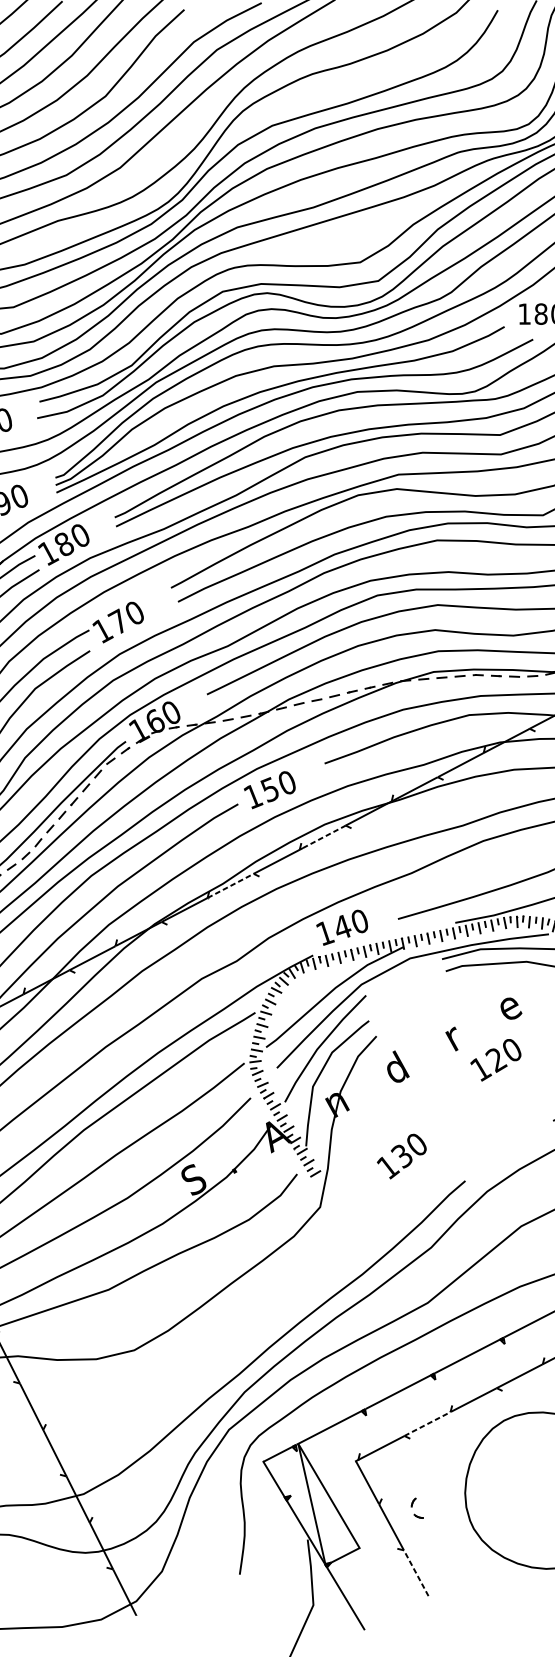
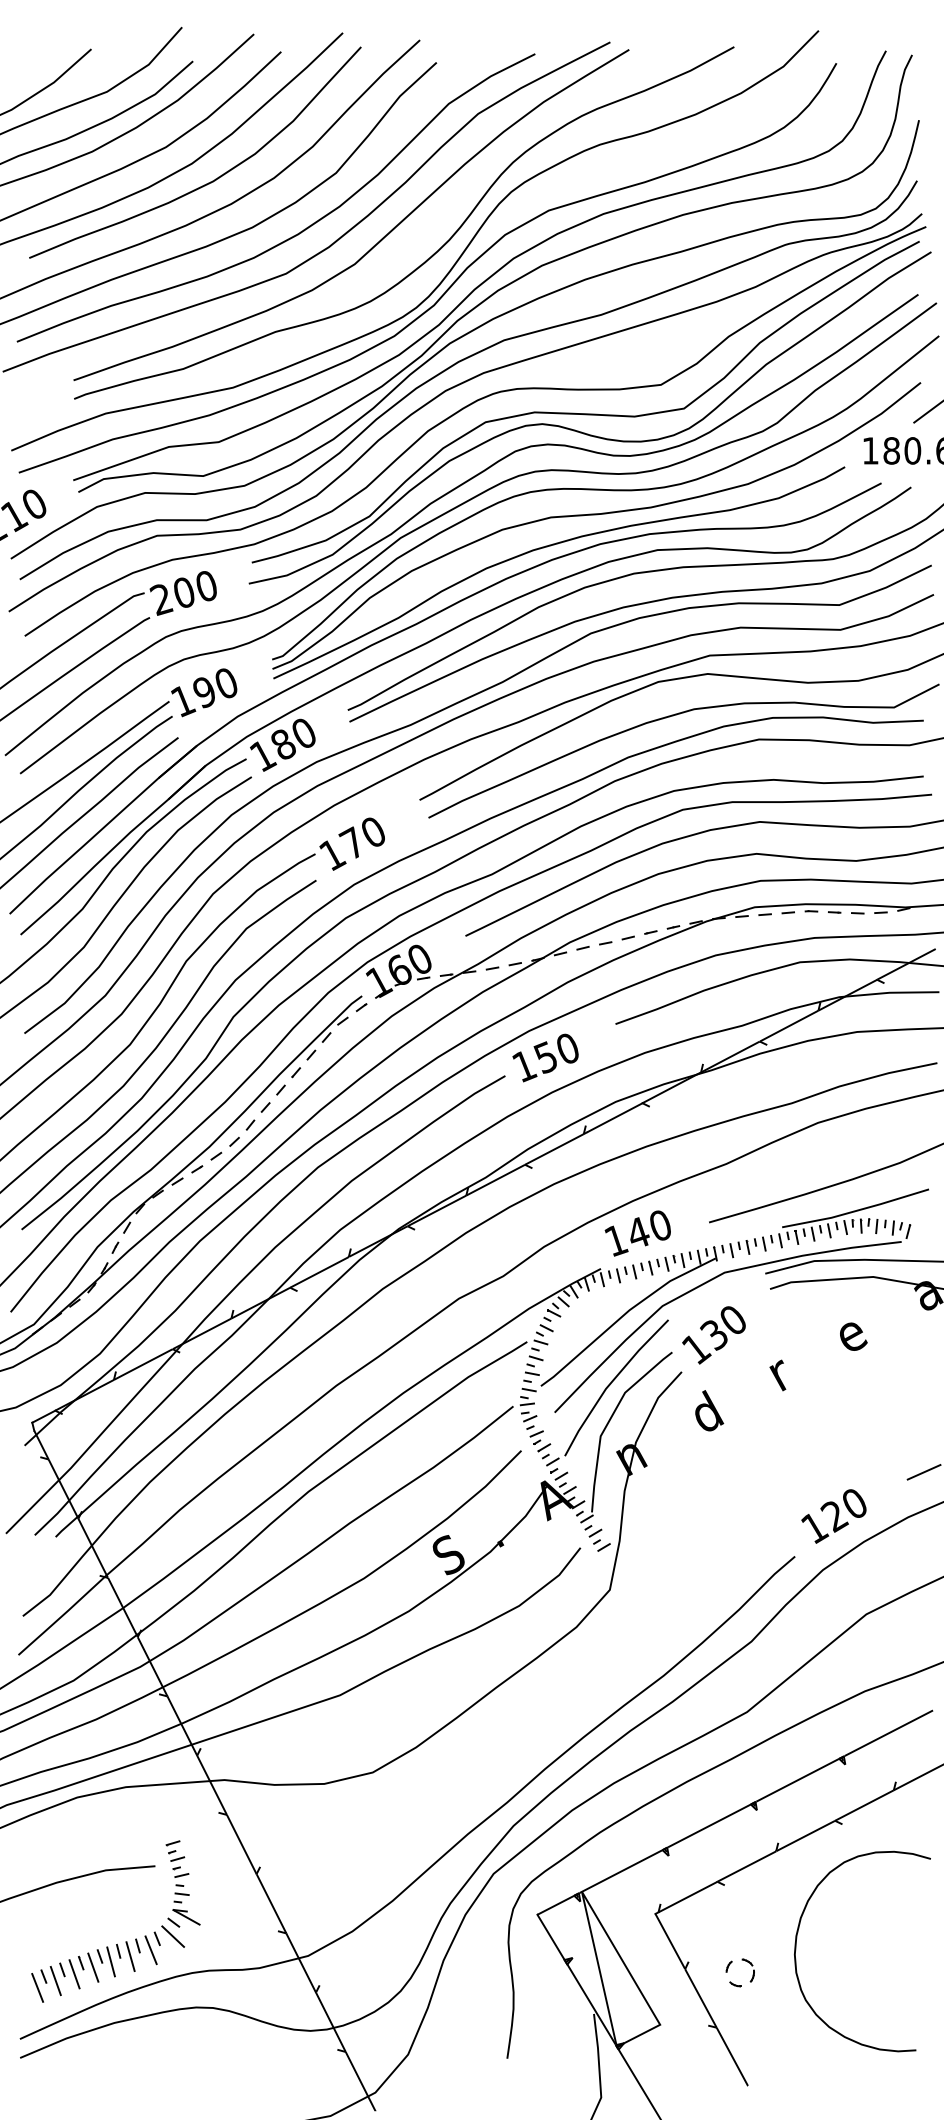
line: (324, 836) -> (615, 1117), dashed -> solid
line: (230, 886) -> (495, 1180), dashed -> solid
text: (495, 1060) -> (833, 1516), moved
text: (401, 1156) -> (713, 1335), moved
line: (427, 1423) -> (746, 1866), dashed -> solid
part: (428, 1505) -> (747, 1970), added
line: (416, 1573) -> (732, 2057), dashed -> solid

